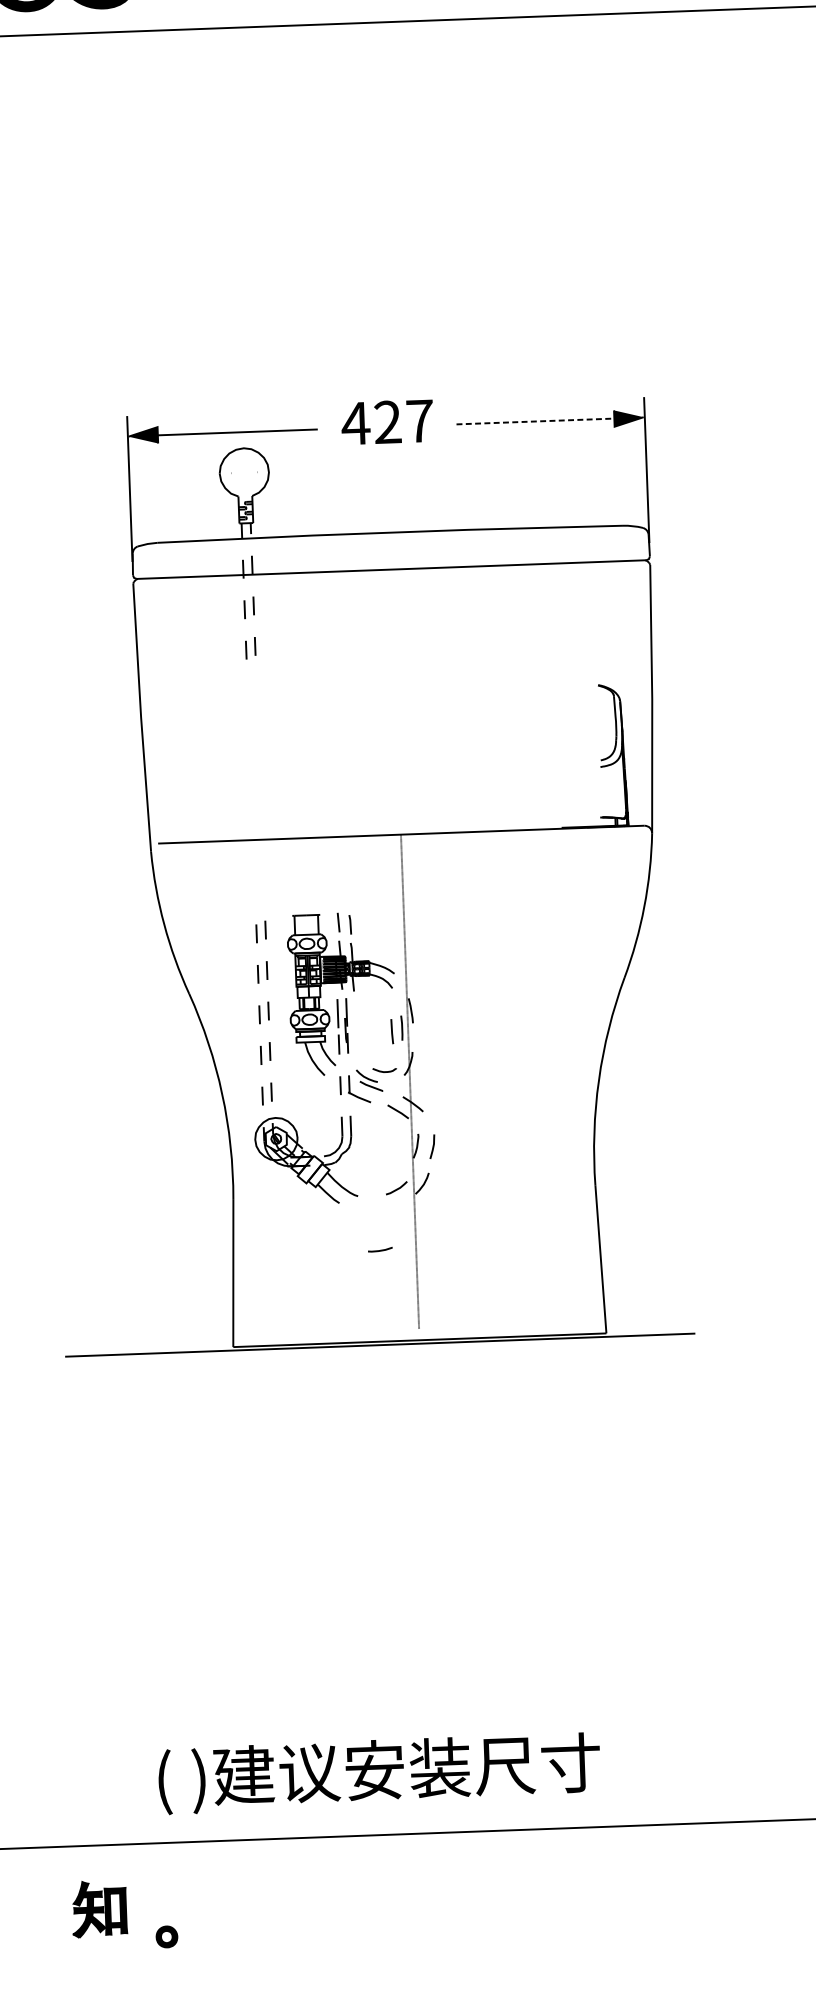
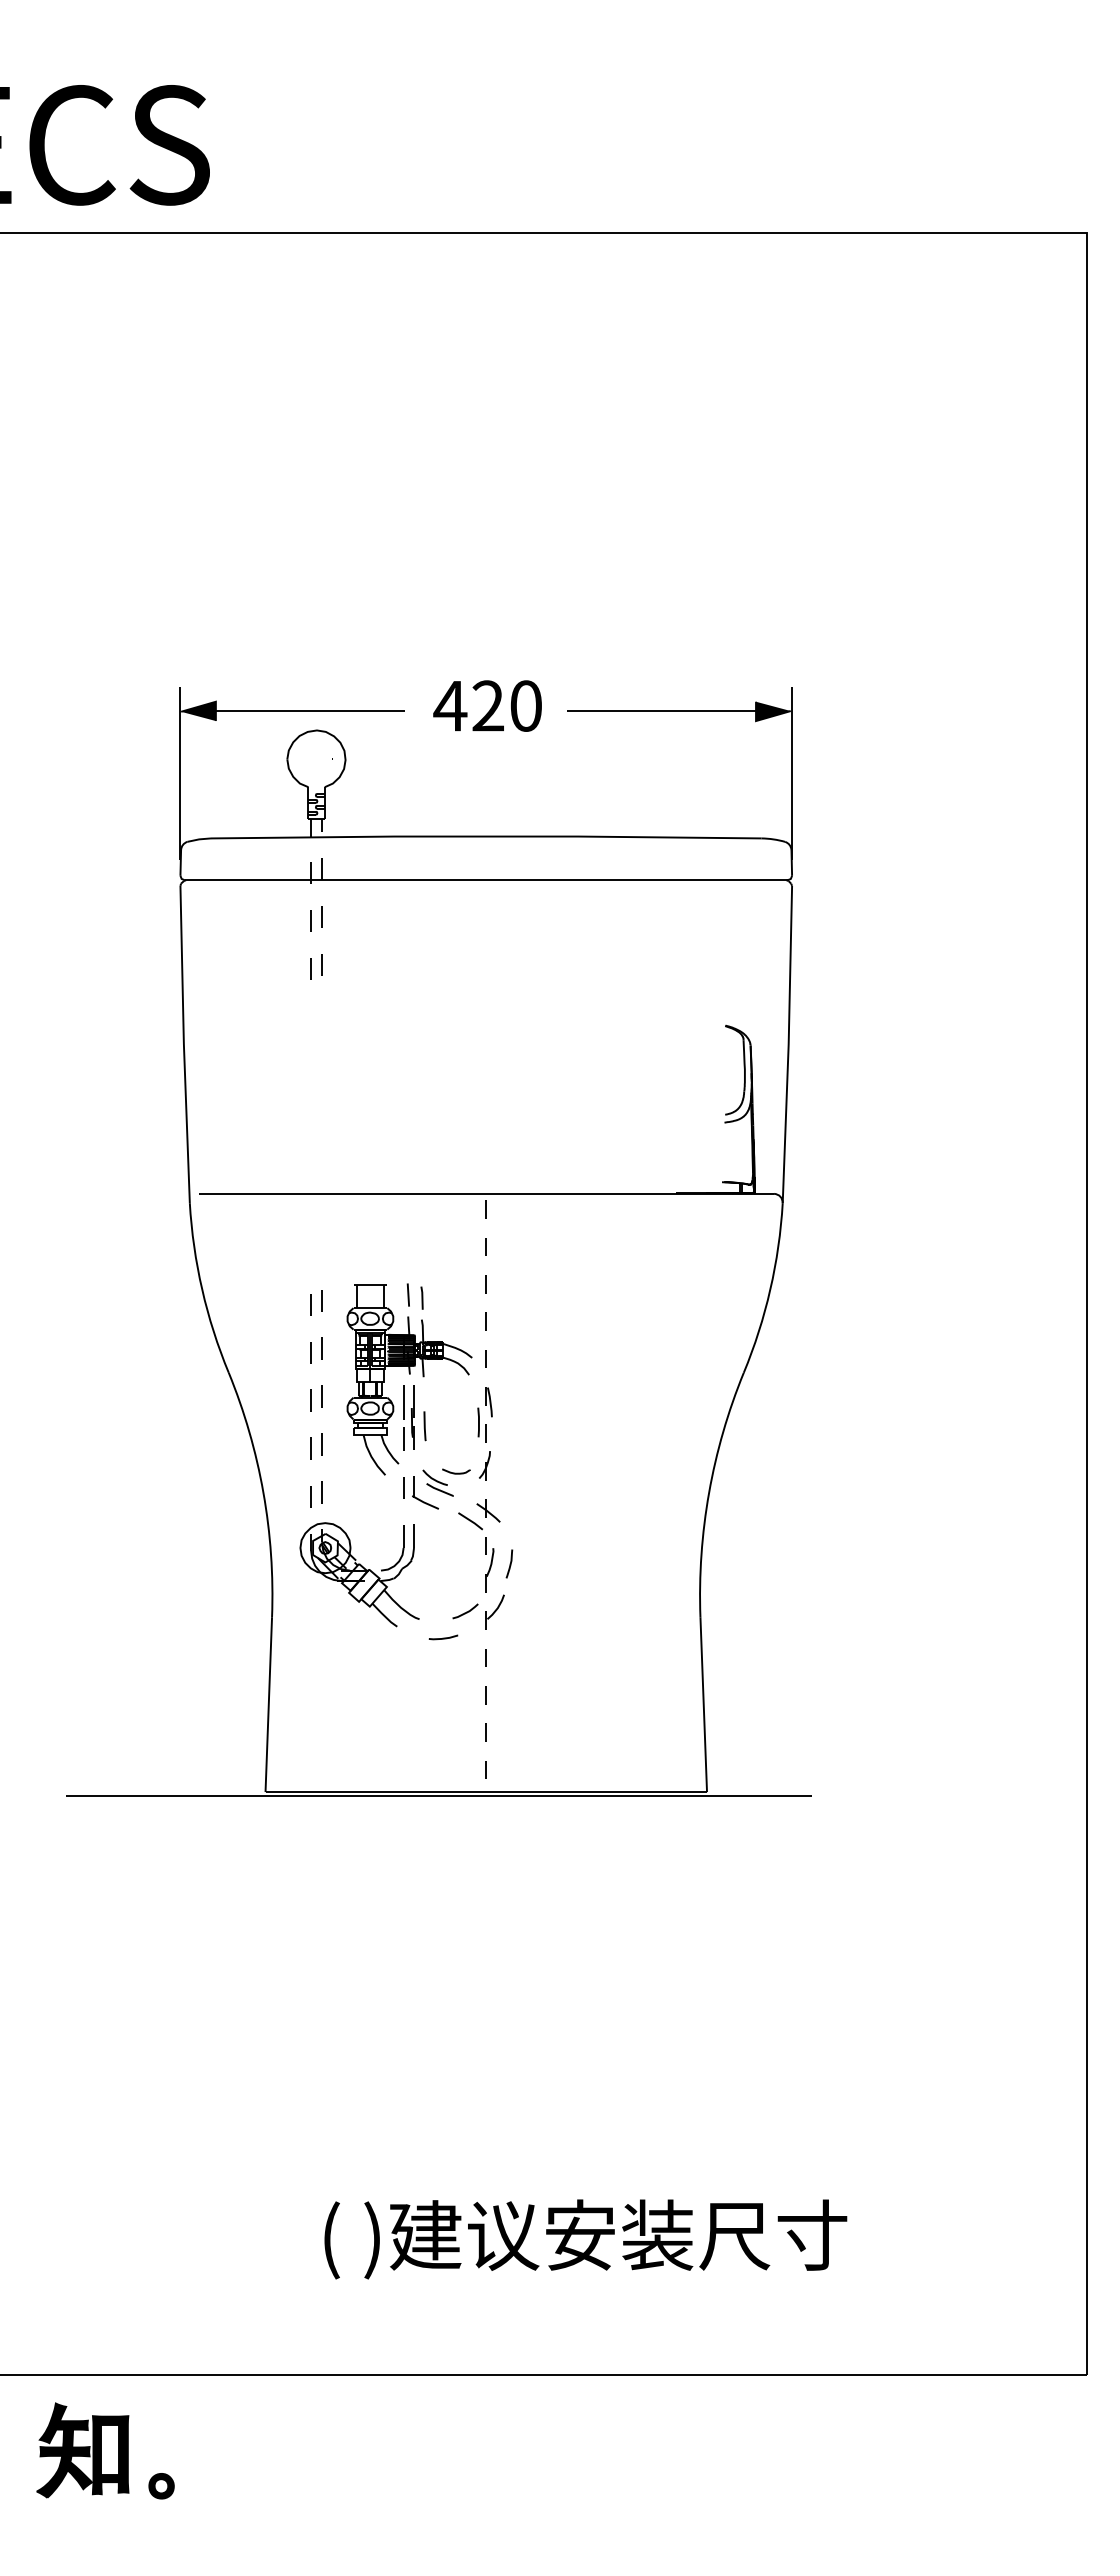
text: (420, 420) -> (526, 705), 427 -> 420
line: (536, 421) -> (664, 711), dashed -> solid
line: (391, 1031) -> (424, 1426), moved
curve: (380, 1249) -> (443, 1637), moved
text: (379, 1773) -> (585, 2239), moved
part: (99, 1909) -> (82, 2450), size x1.43

